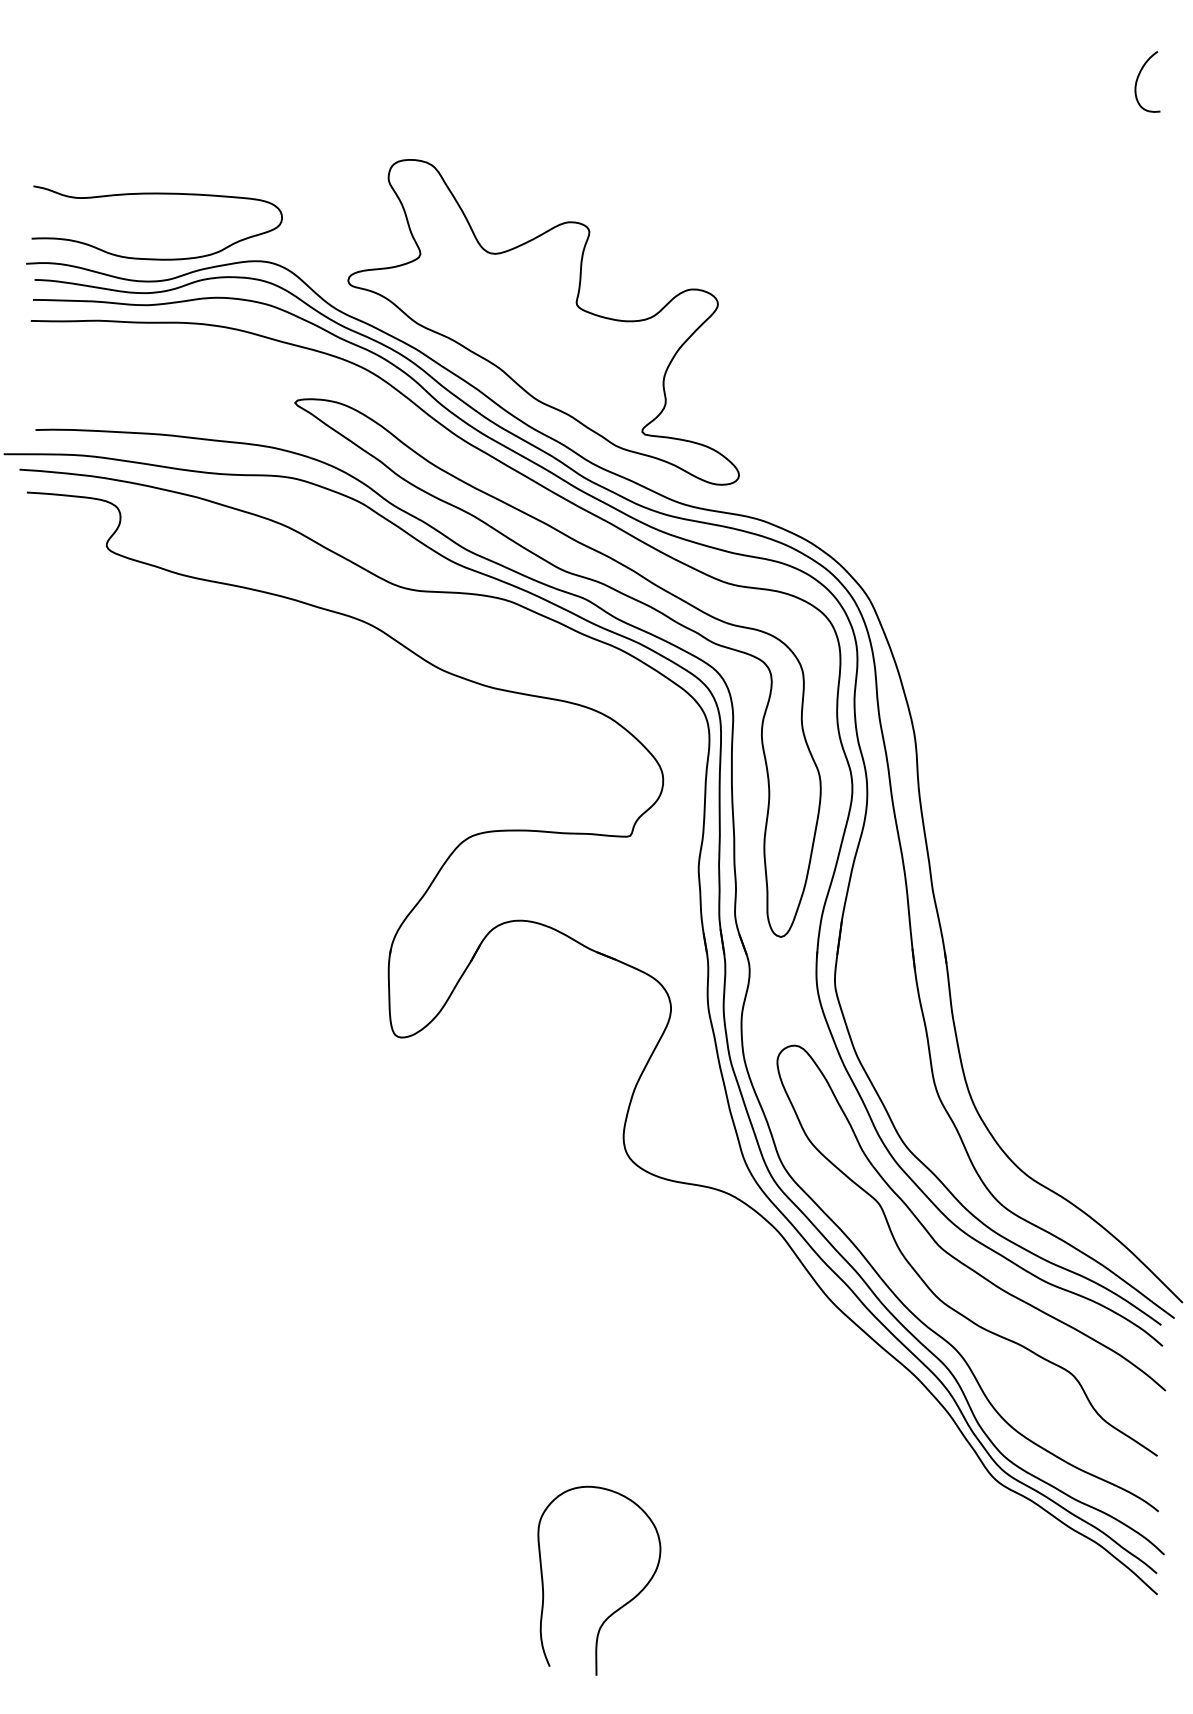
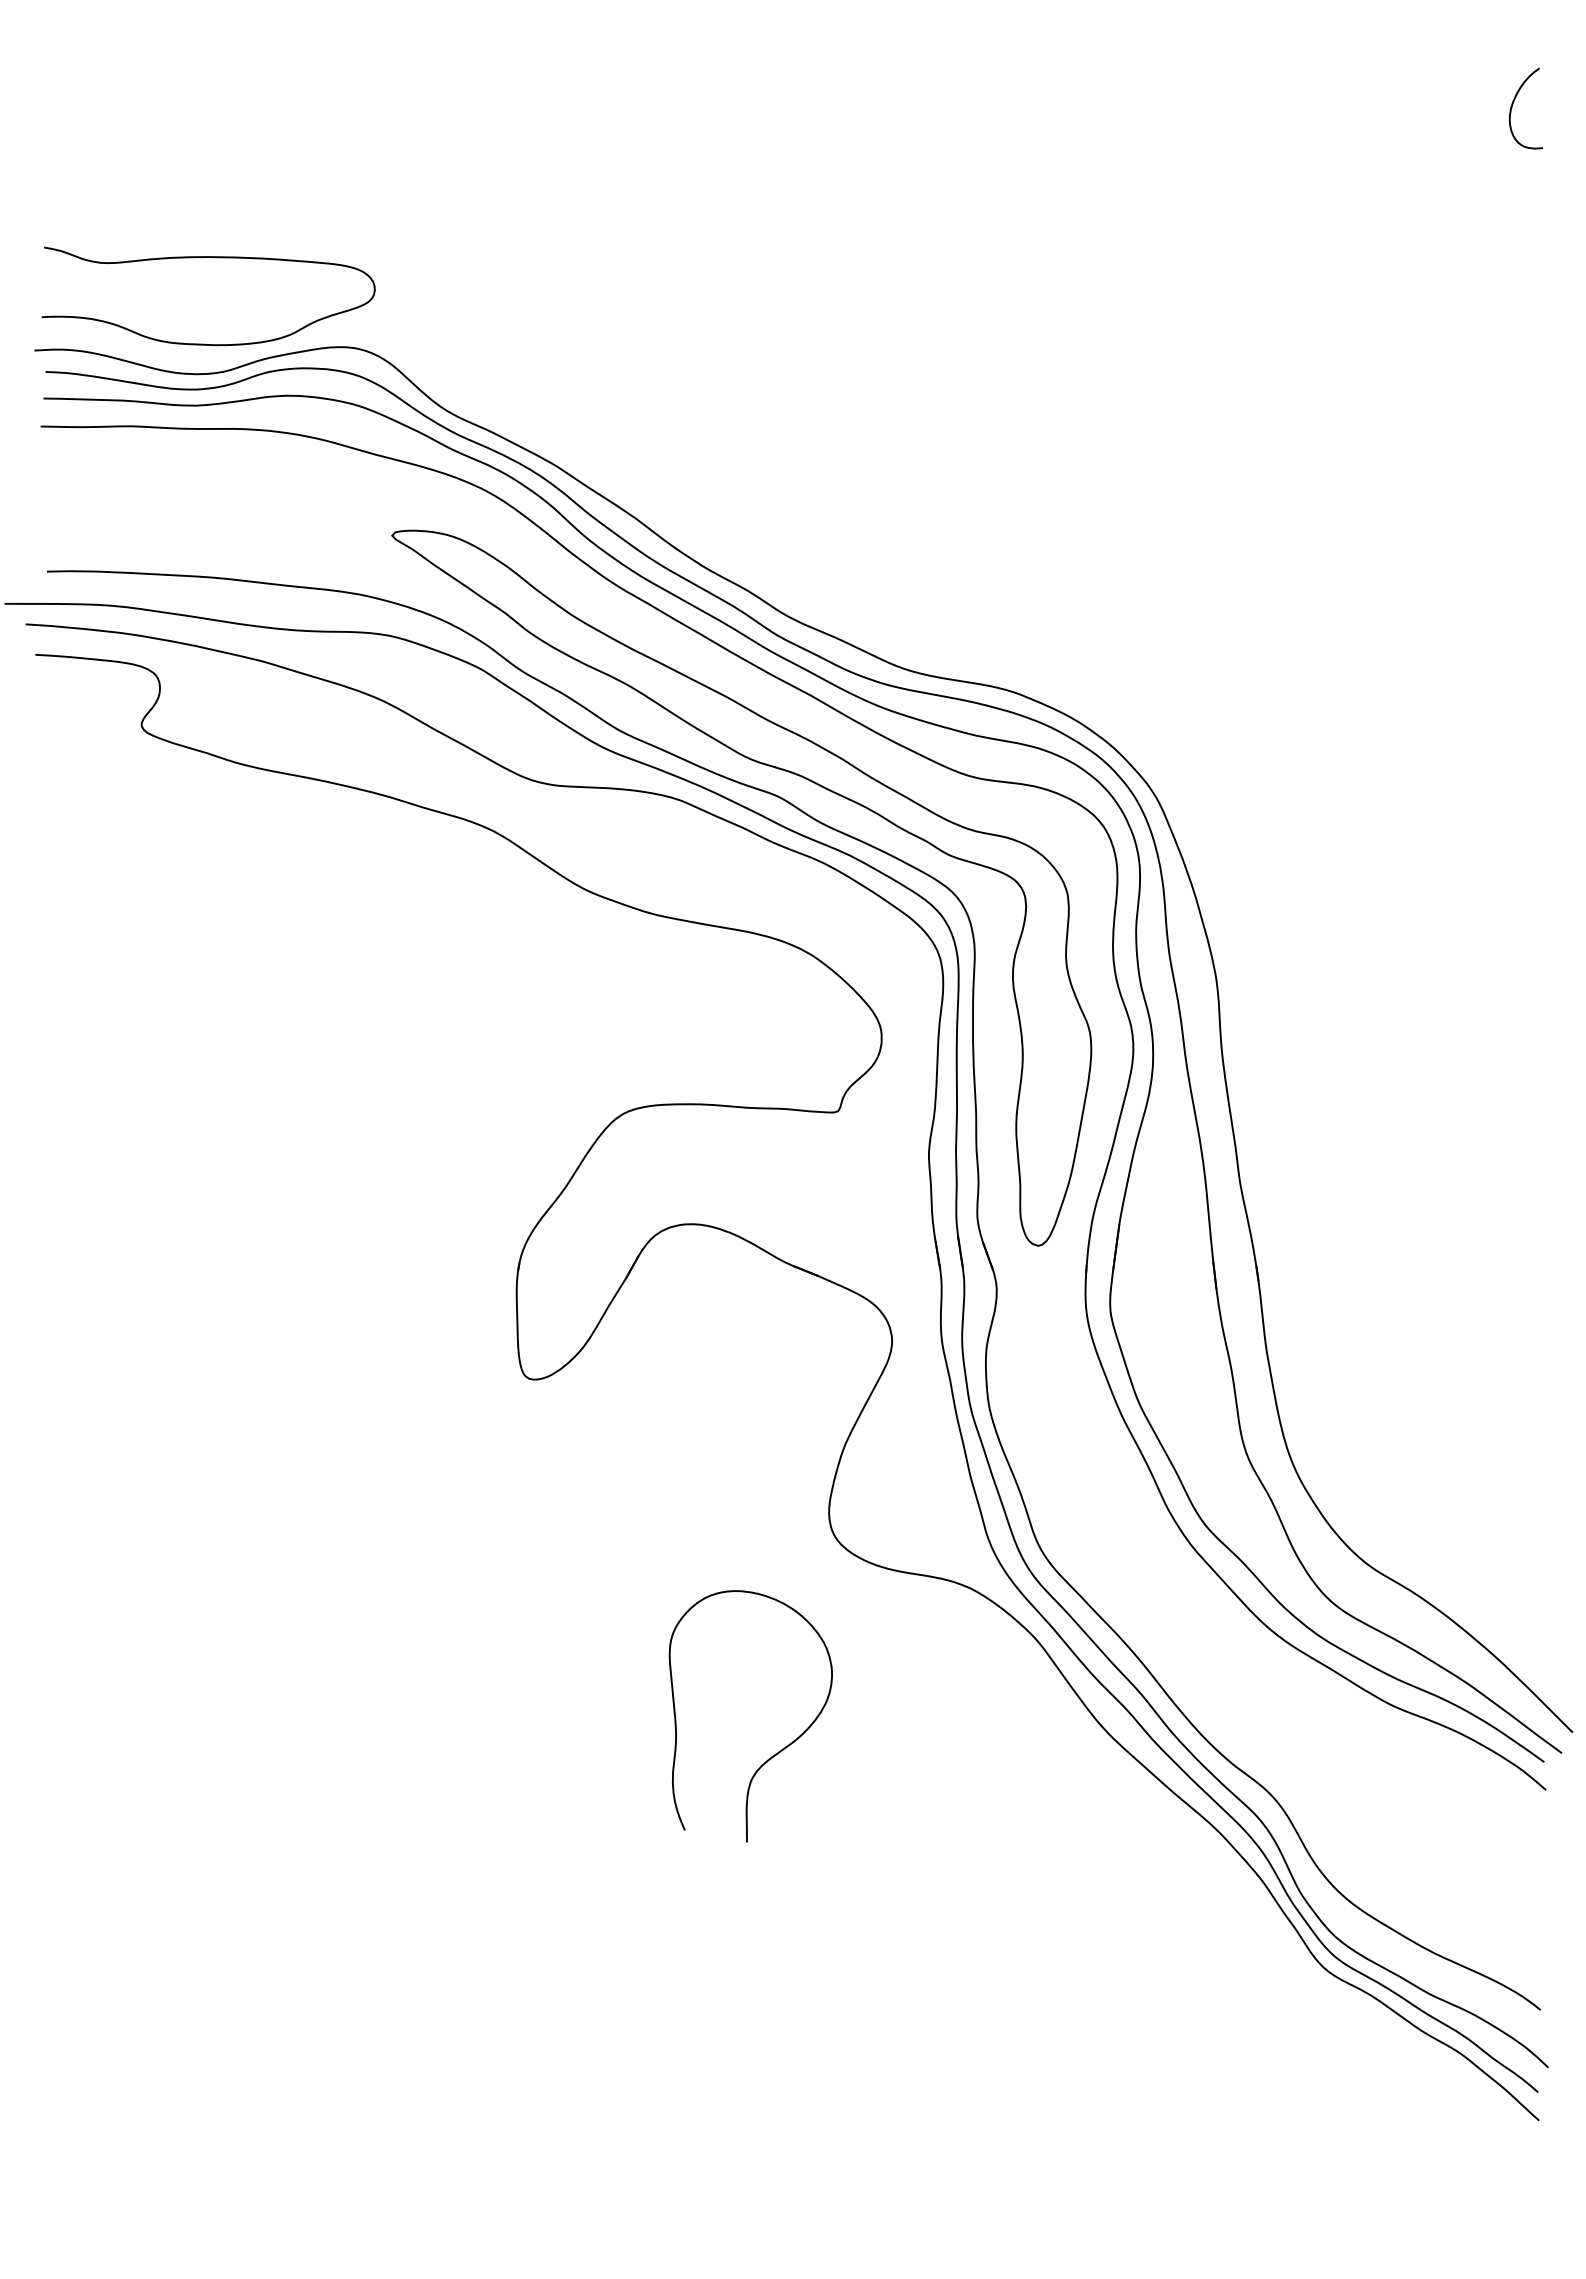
part: (543, 322) -> (722, 428), removed
curve: (962, 1262) -> (1279, 1678), removed
curve: (617, 1608) -> (775, 1753), moved

